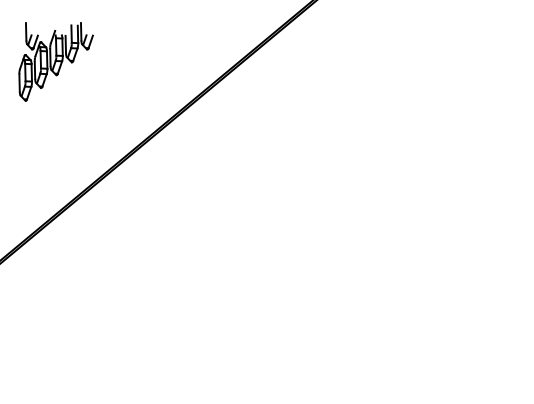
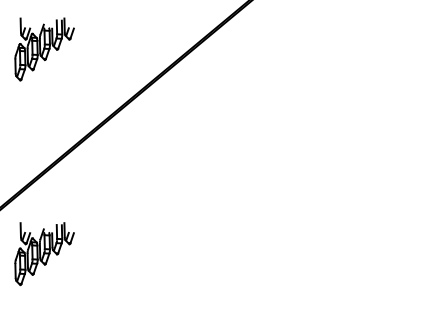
part: (55, 318) -> (44, 253), added

